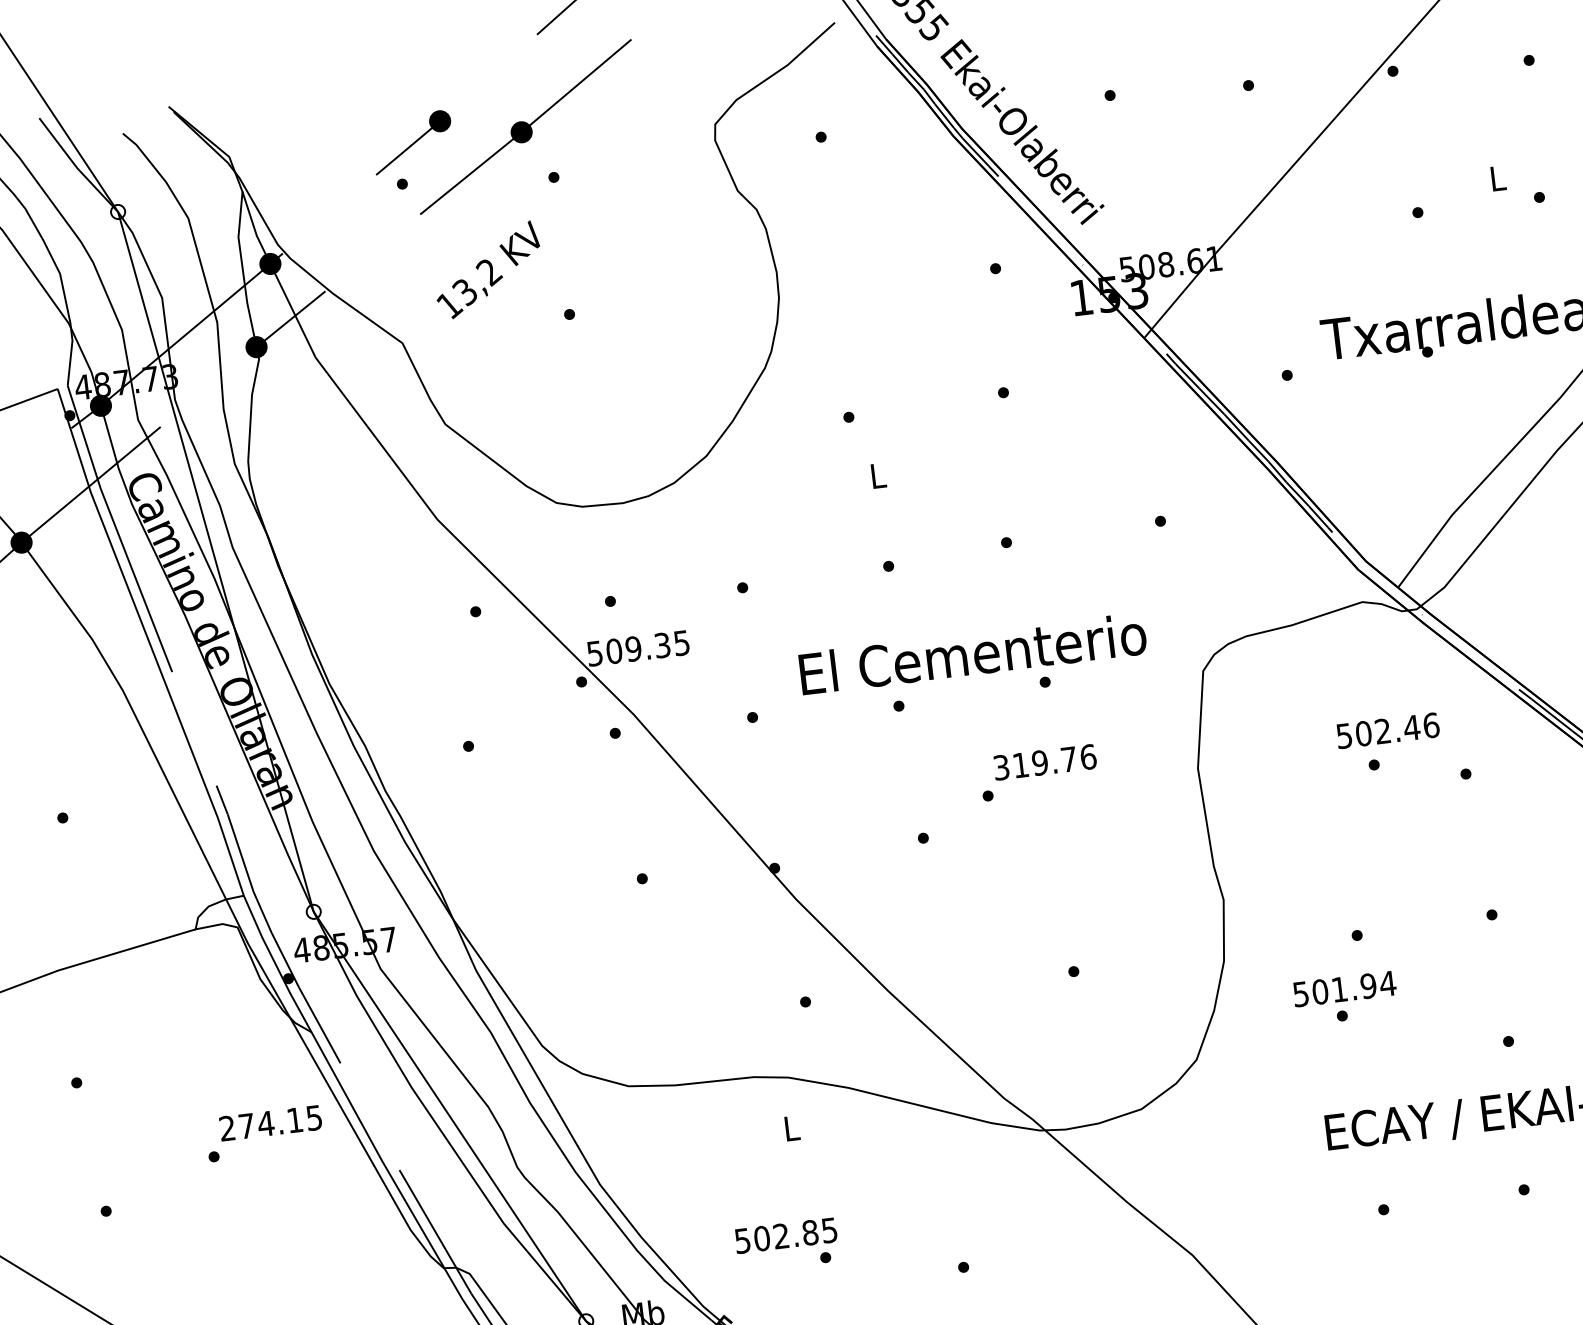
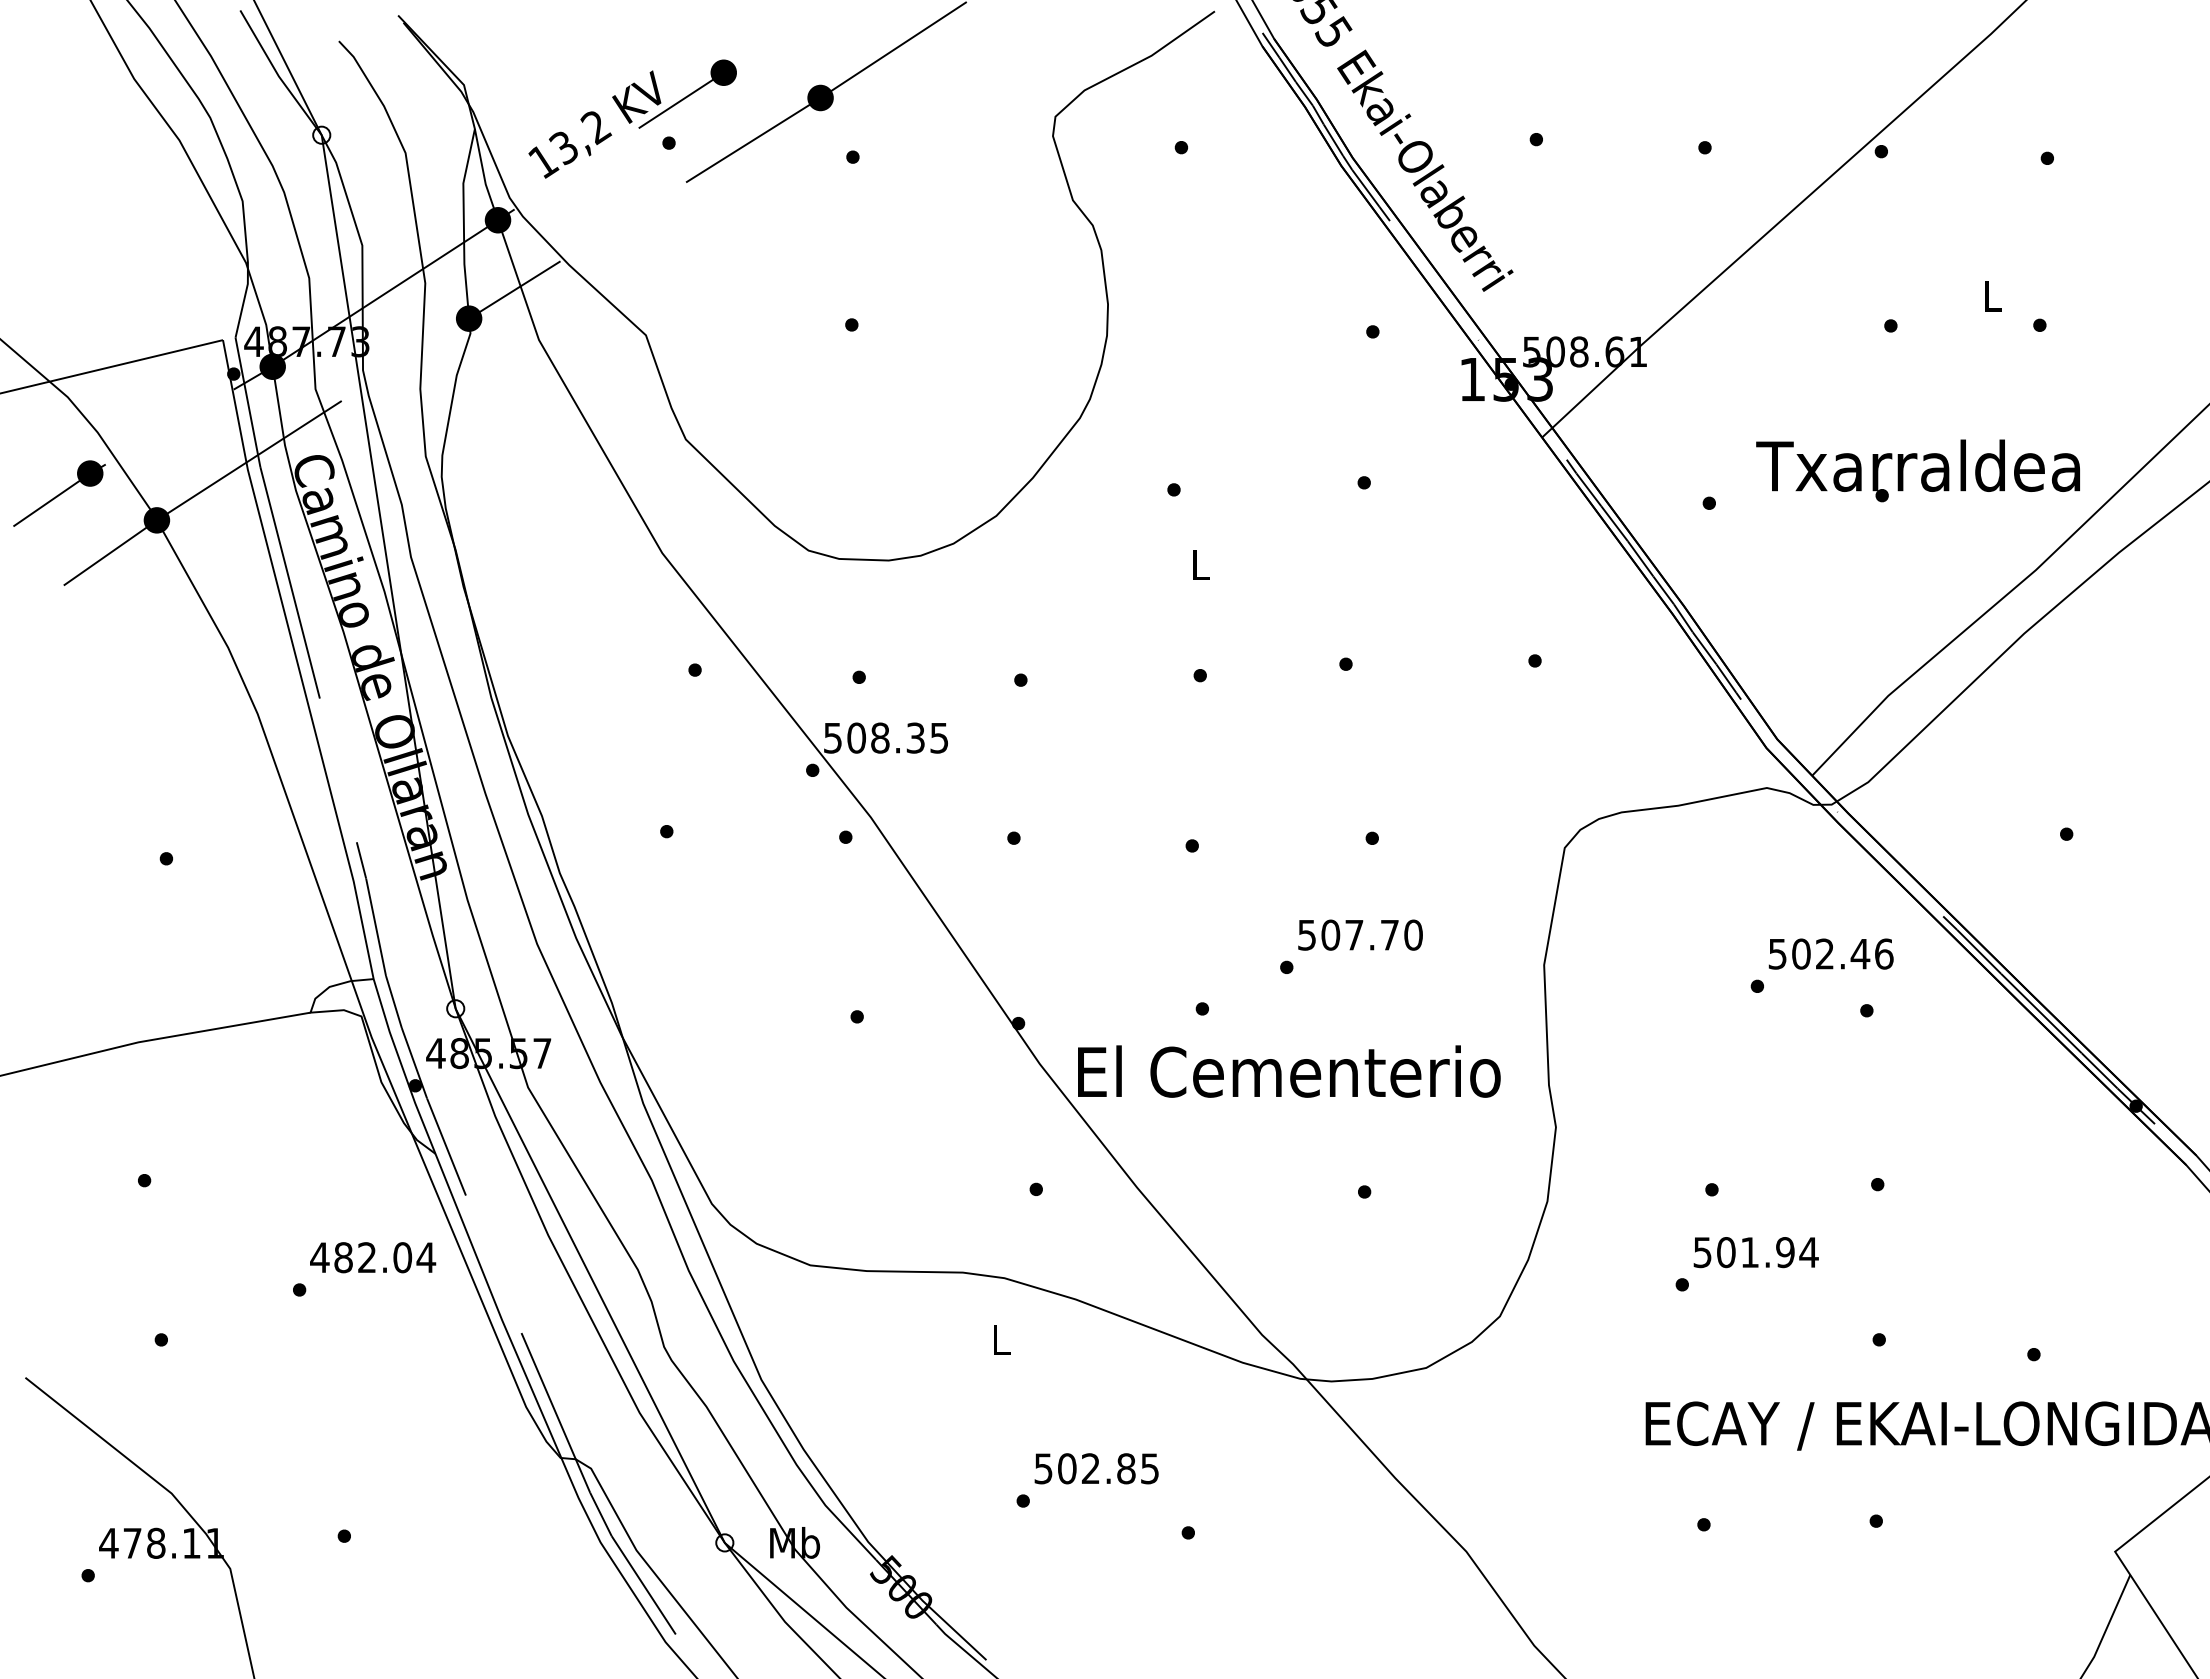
text: (487, 270) -> (594, 124), moved
text: (633, 648) -> (880, 737), 509.35 -> 508.35
text: (973, 653) -> (1289, 1071), moved
text: (1387, 730) -> (1830, 953), moved
text: (1045, 761) -> (1360, 934), 319.76 -> 507.70
text: (1344, 989) -> (1755, 1252), moved
text: (271, 1123) -> (373, 1257), 274.15 -> 482.04
text: (785, 1235) -> (1096, 1468), moved

